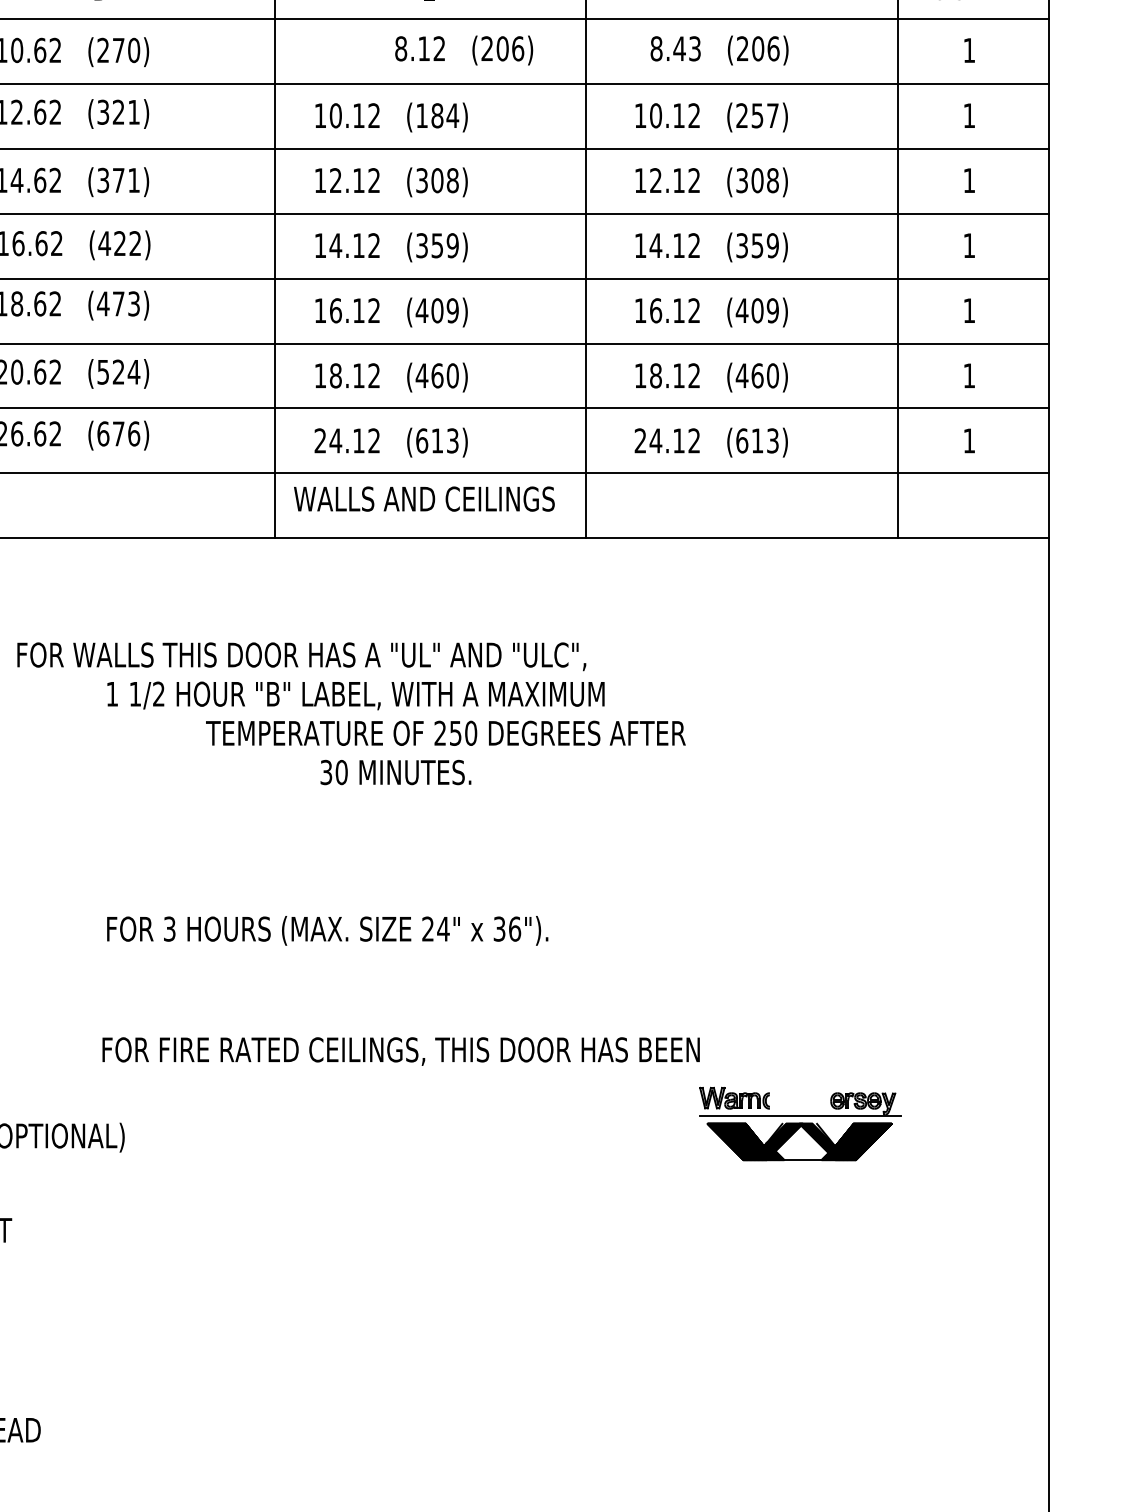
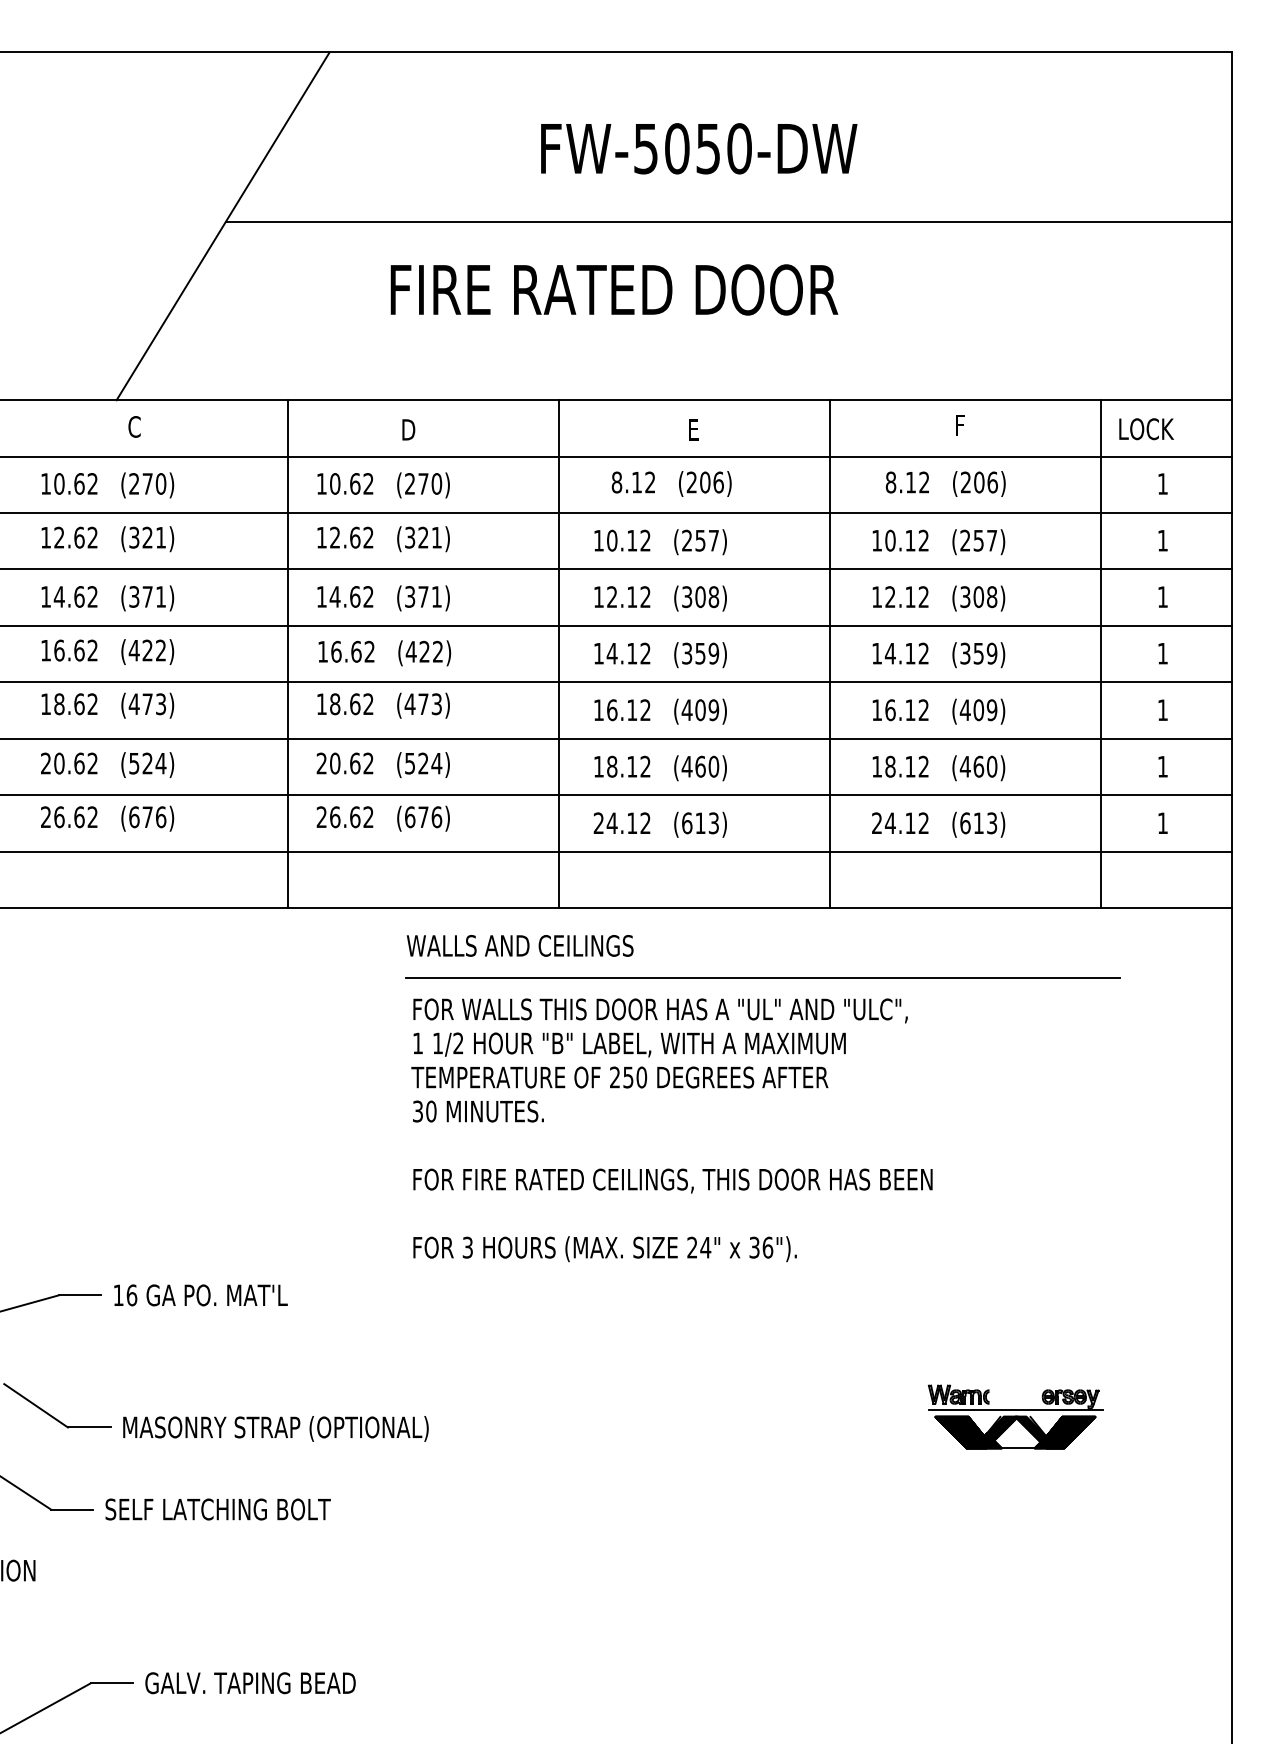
text: (687, 48) -> (917, 482), 8.43 -> 8.12
text: (463, 49) -> (671, 483), moved
text: (437, 115) -> (700, 540), (184) -> (257)
text: (423, 498) -> (519, 945), moved
line: (508, 619) -> (762, 978), added
text: (301, 656) -> (660, 1010), moved
text: (445, 733) -> (619, 1077), moved
text: (395, 772) -> (478, 1111), moved
text: (400, 1050) -> (672, 1180), moved

